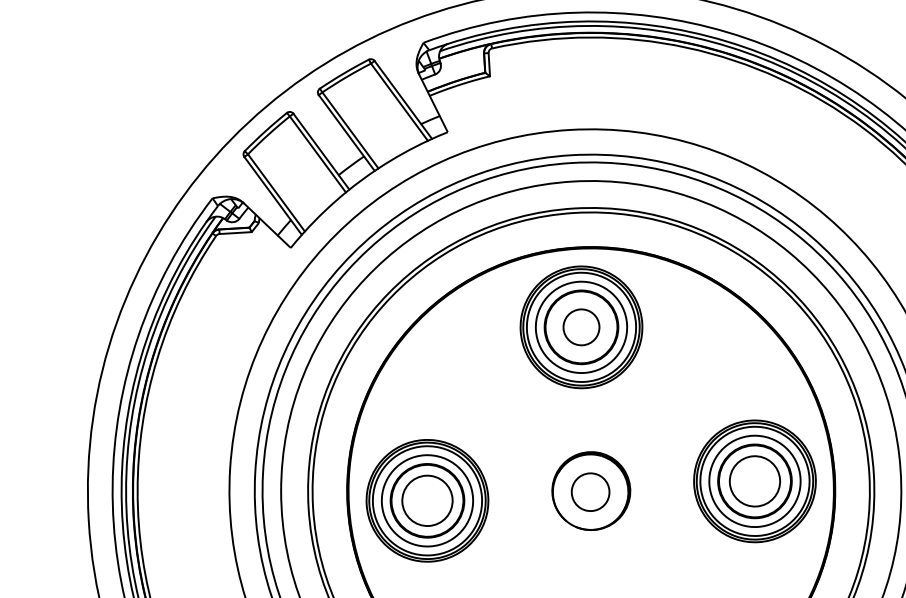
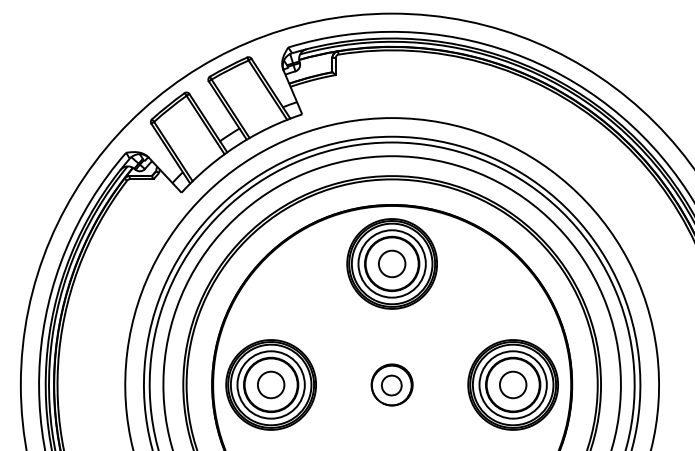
circle: (754, 480) -> (512, 384), size x0.71
part: (590, 490) -> (391, 384), size x0.71
circle: (426, 500) -> (270, 384), size x0.71

